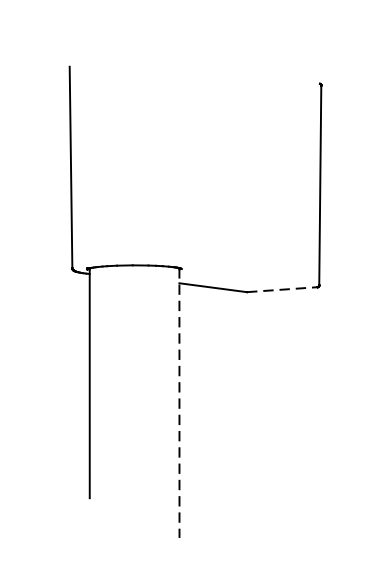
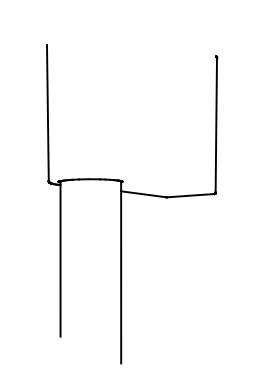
line: (282, 289) -> (190, 195), dashed -> solid
line: (179, 403) -> (121, 272), dashed -> solid

